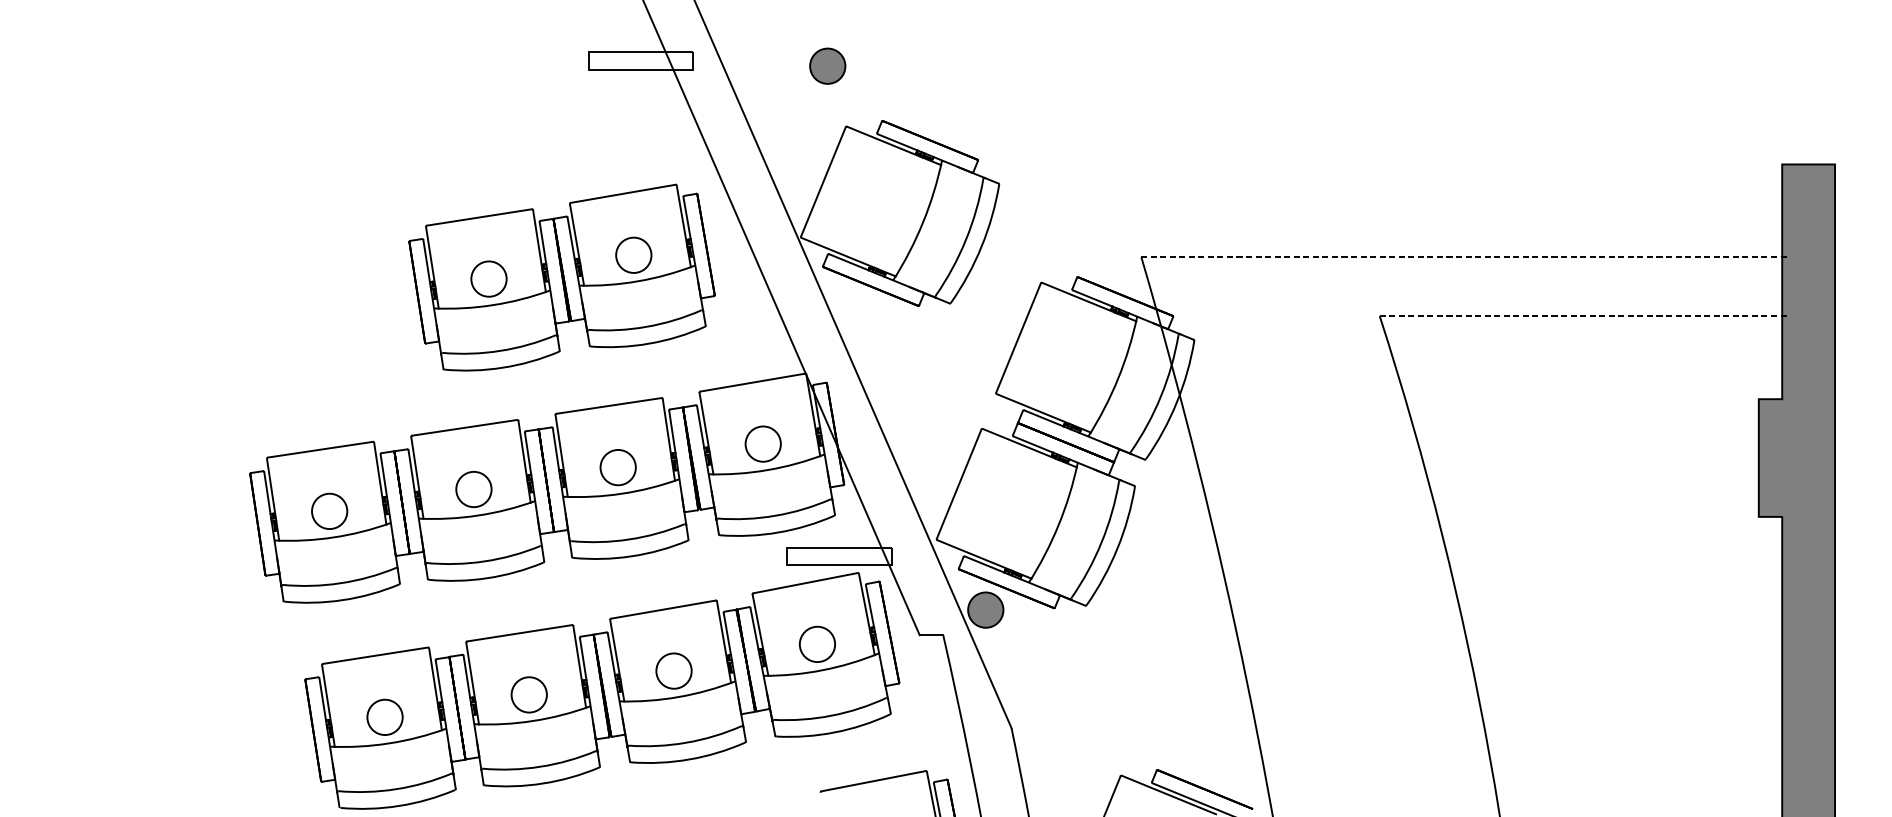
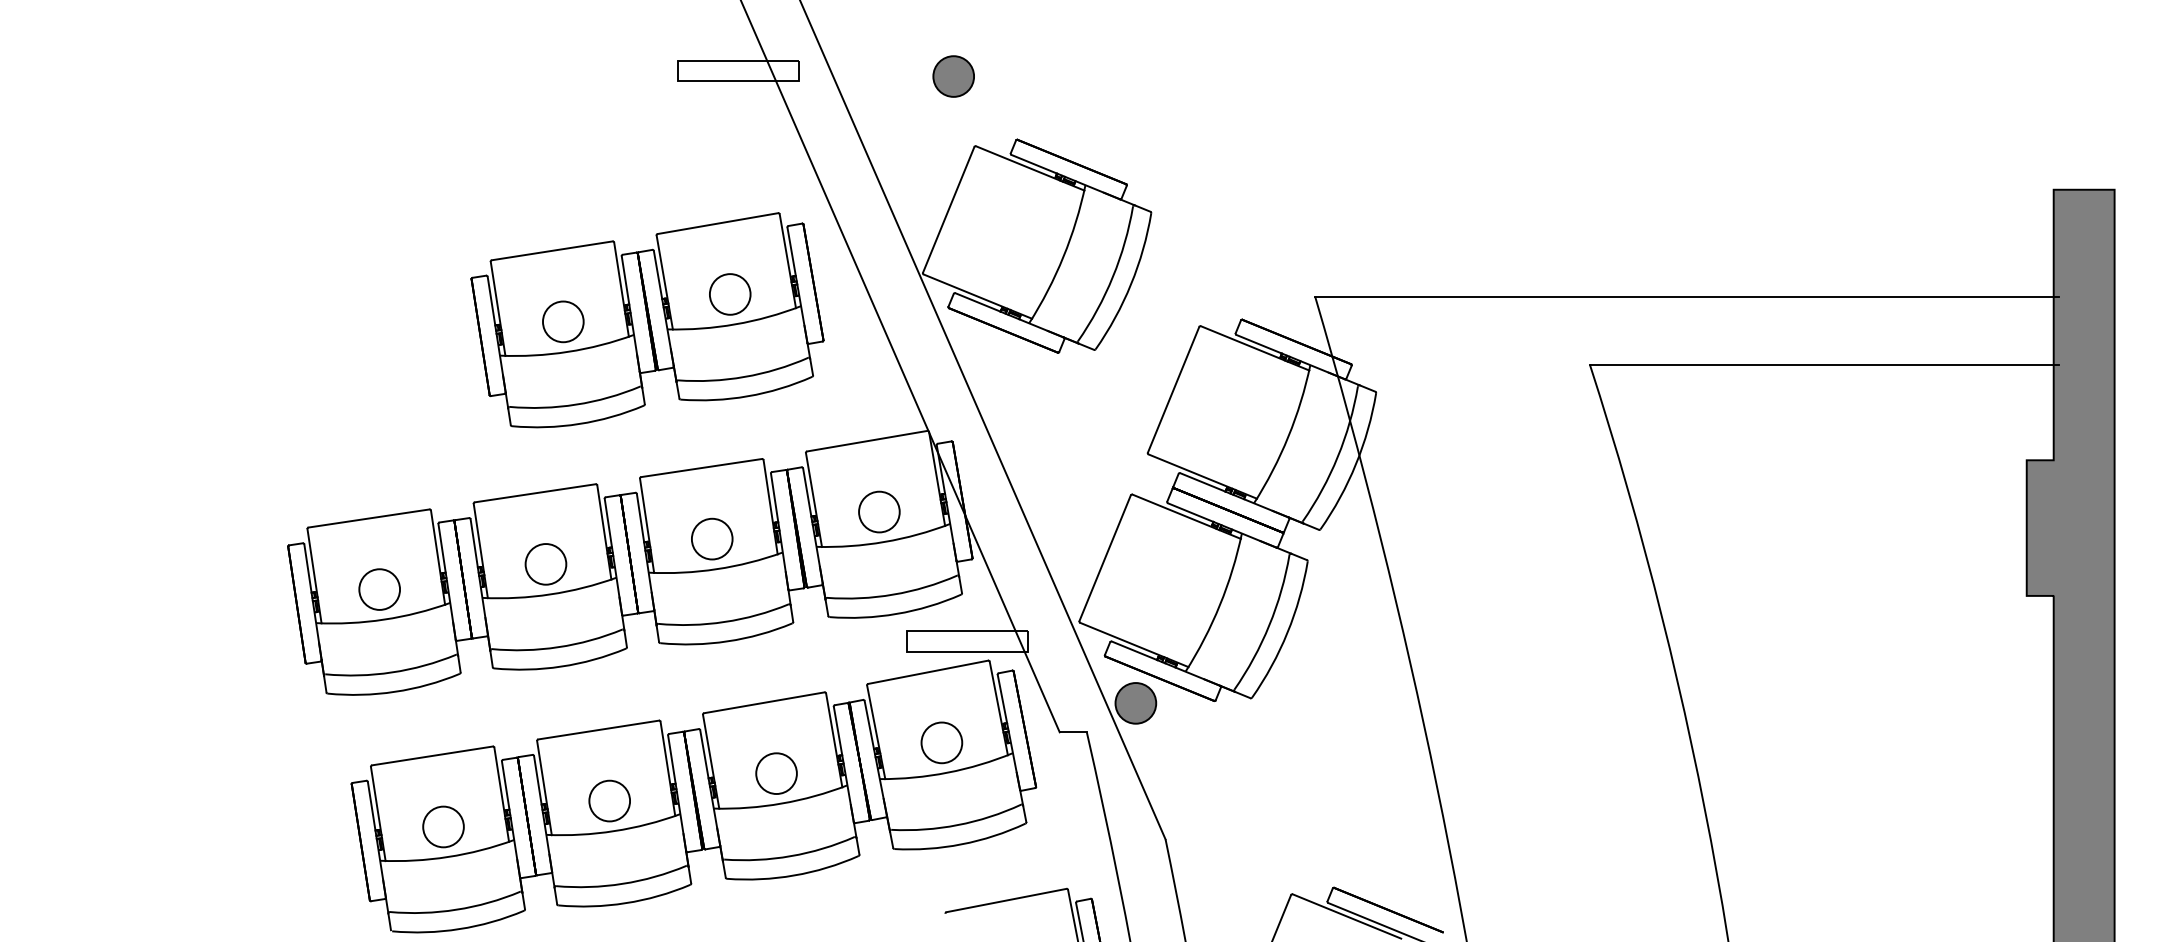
line: (1463, 257) -> (1686, 296), dashed -> solid
line: (1582, 316) -> (1823, 364), dashed -> solid

